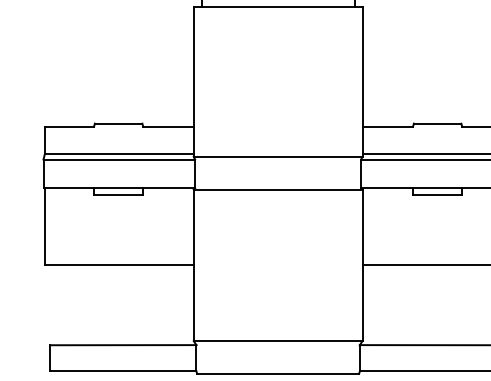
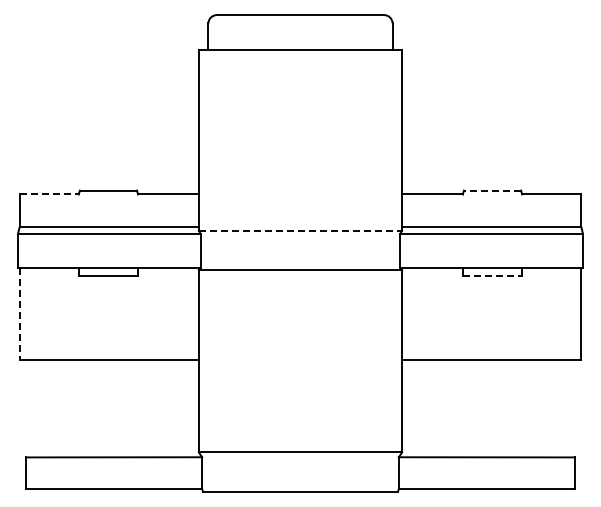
line: (437, 123) -> (492, 190), solid -> dashed
line: (69, 126) -> (49, 194), solid -> dashed
line: (278, 156) -> (300, 230), solid -> dashed
line: (437, 194) -> (492, 276), solid -> dashed
line: (44, 226) -> (19, 314), solid -> dashed

